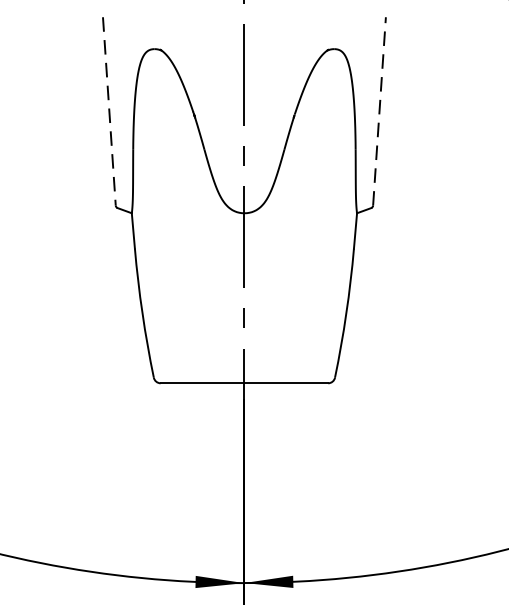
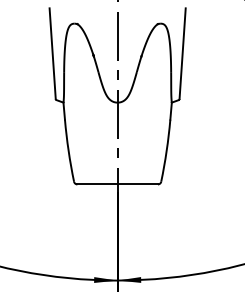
line: (379, 111) -> (182, 53), dashed -> solid
line: (108, 113) -> (52, 54), dashed -> solid

